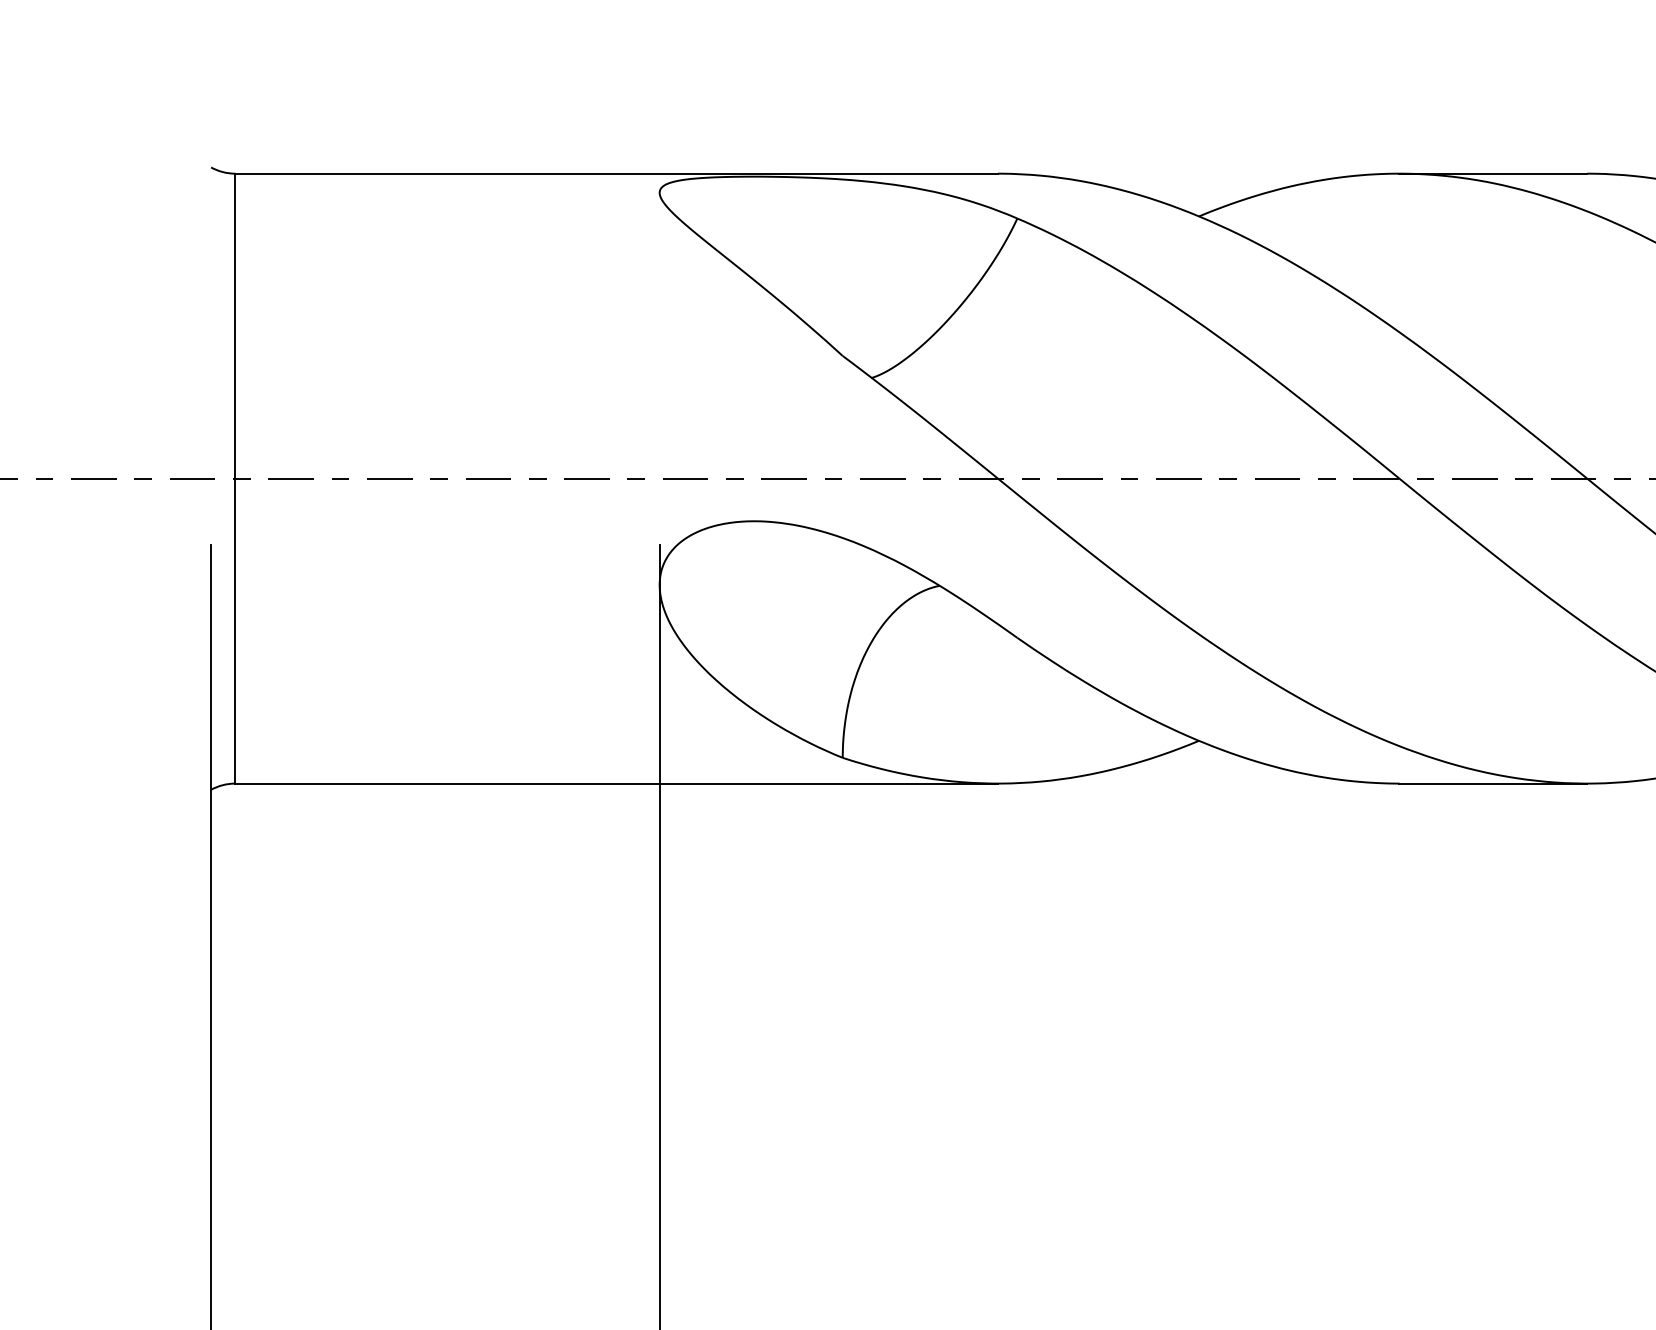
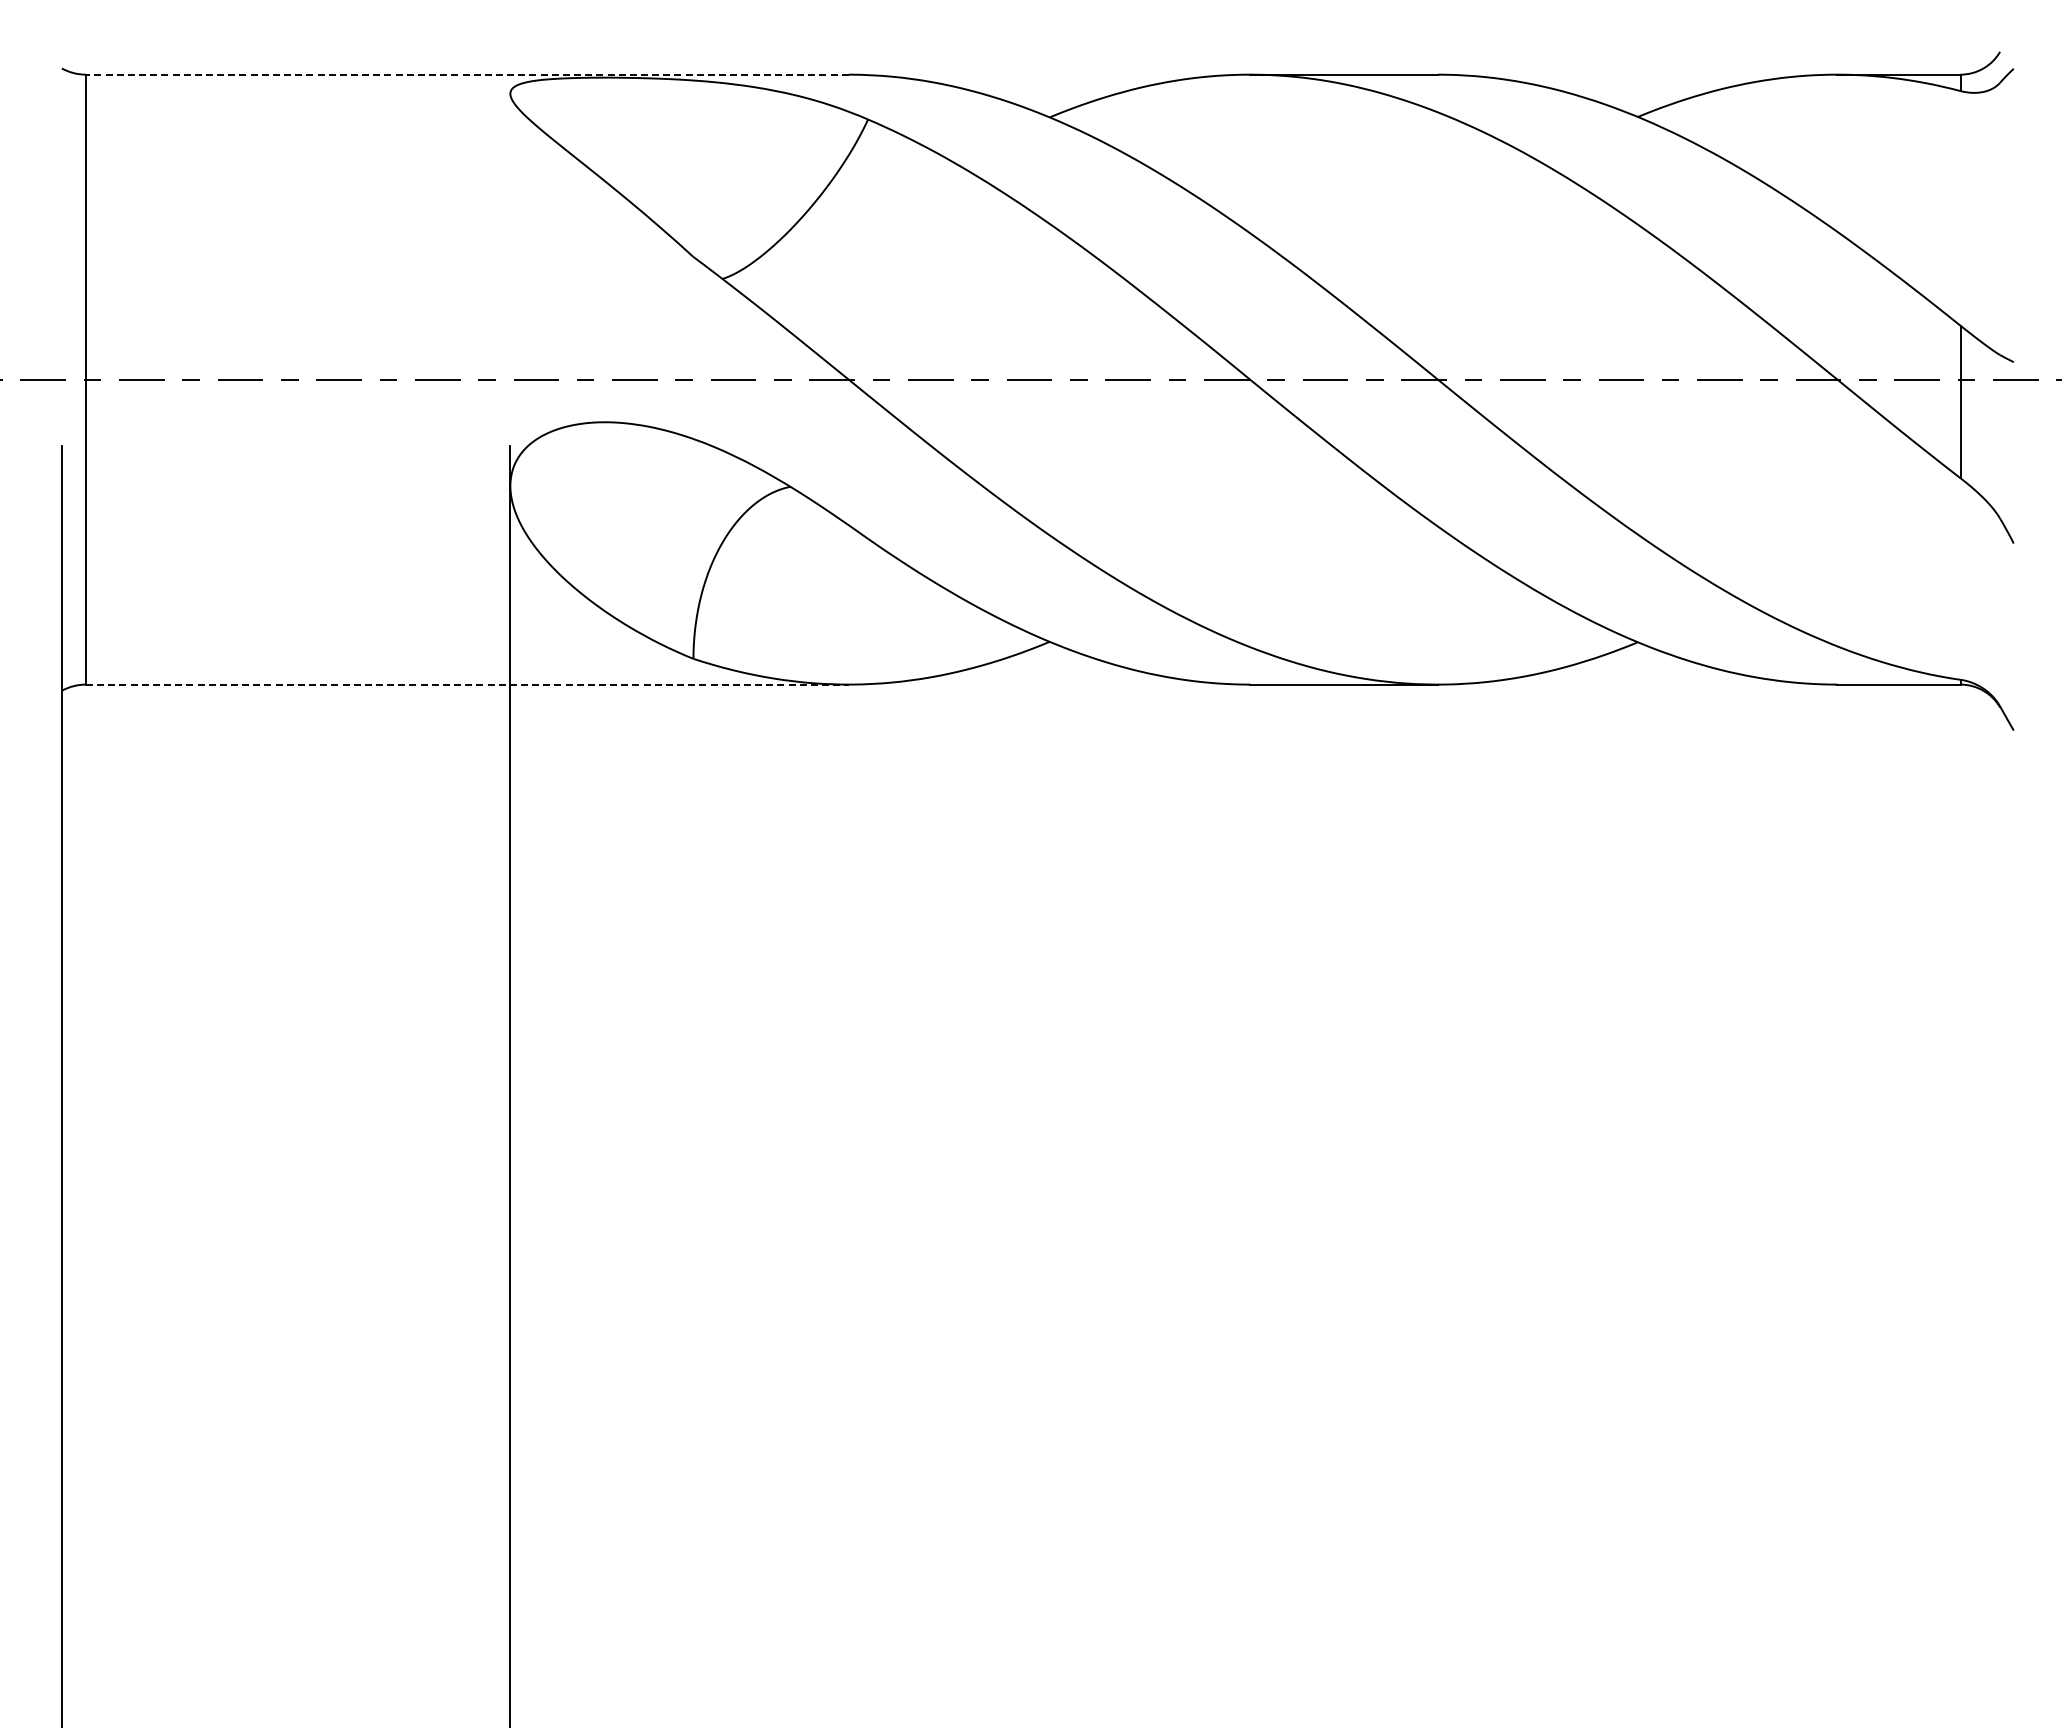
line: (615, 173) -> (466, 74), solid -> dashed
line: (616, 783) -> (467, 684), solid -> dashed

